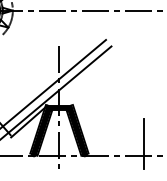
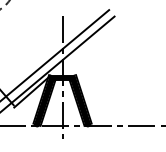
line: (144, 143) -> (147, 113), removed

